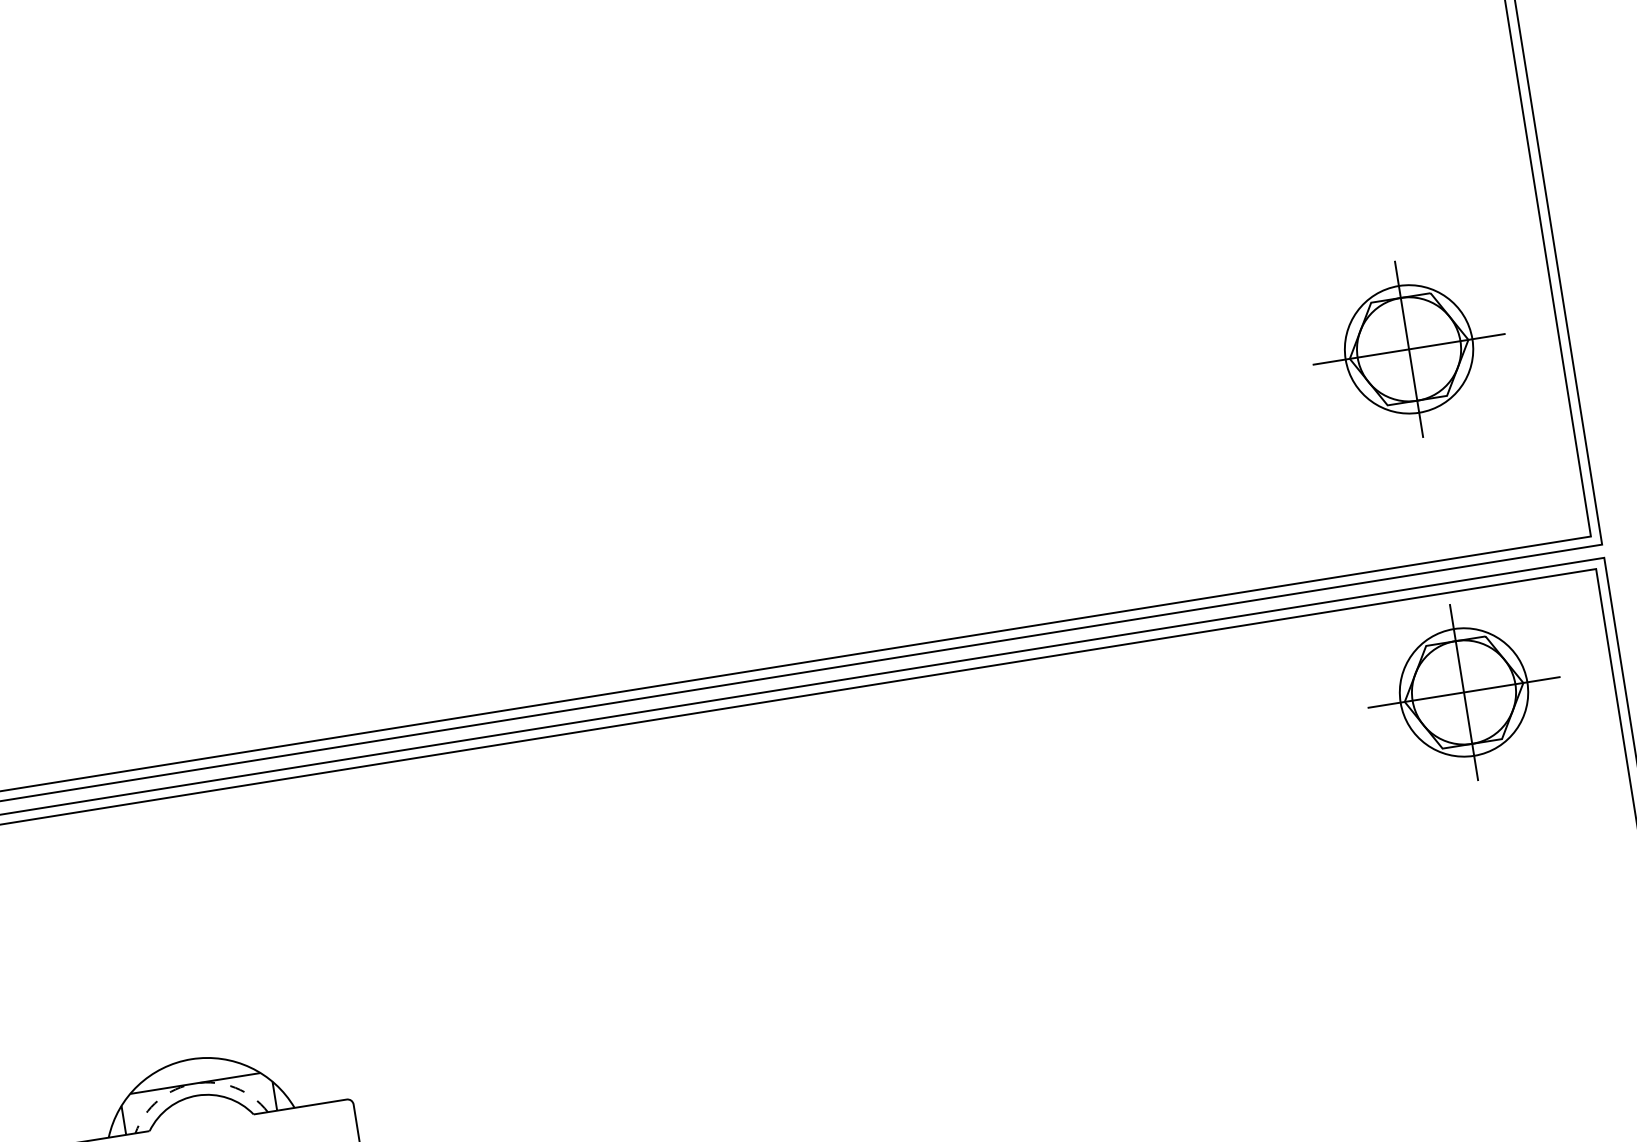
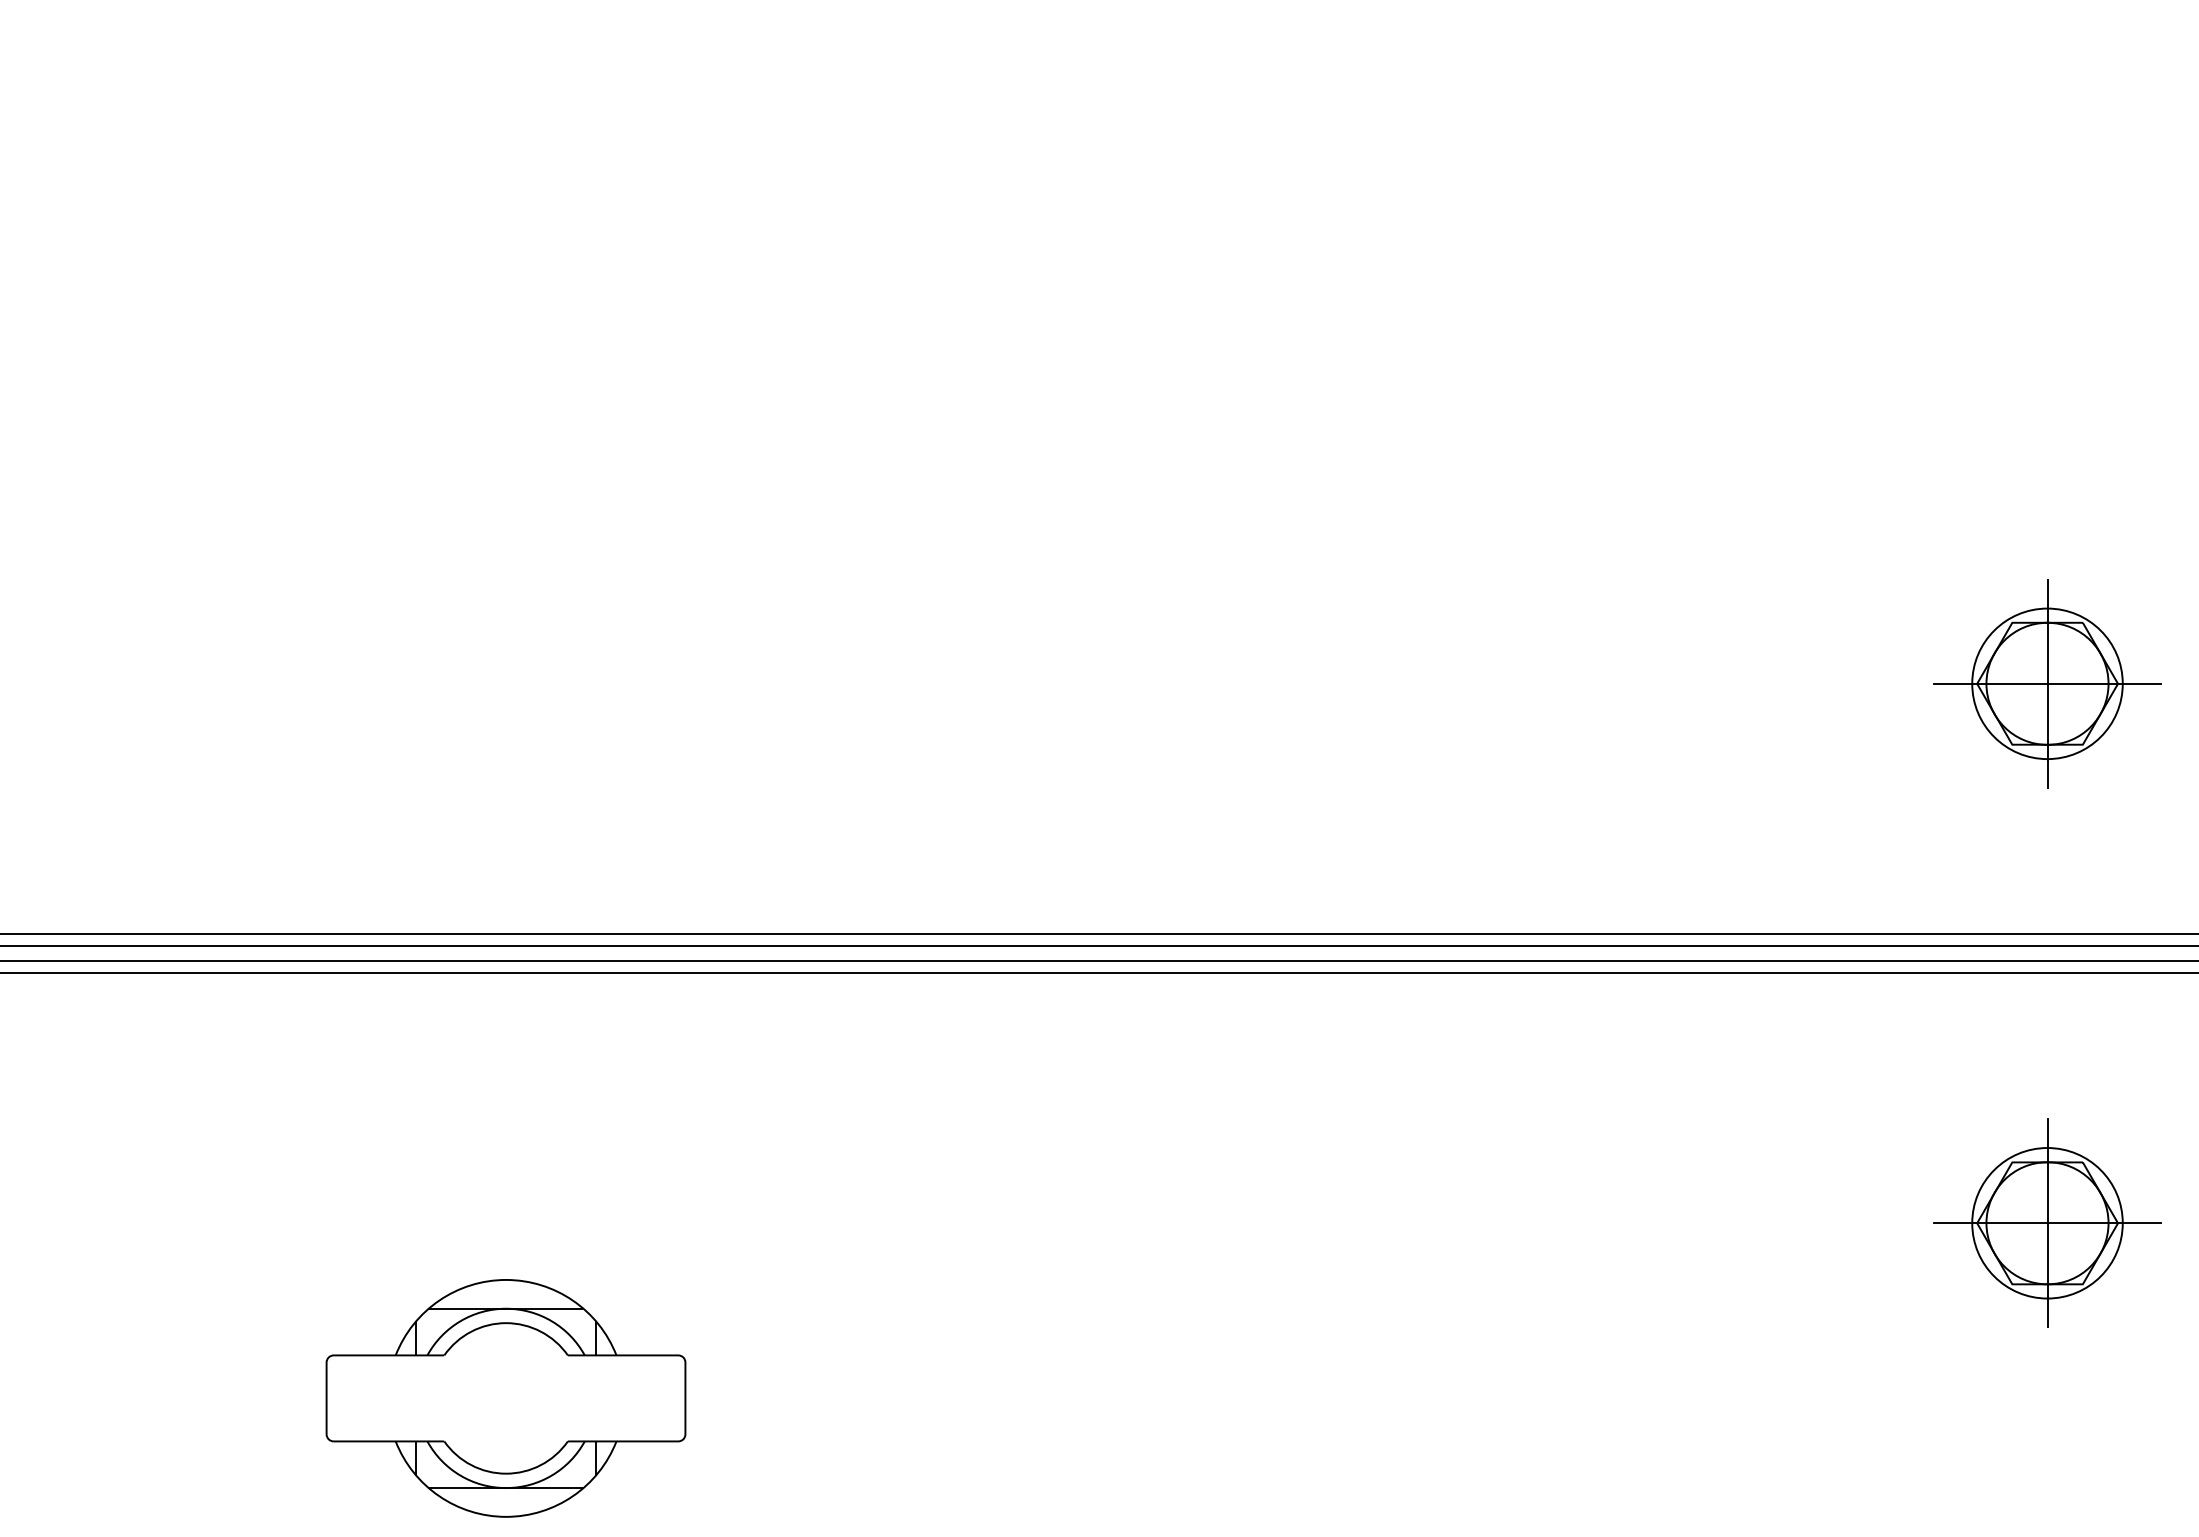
part: (1463, 691) -> (2047, 1222), moved
arc: (195, 1083) -> (506, 1308), dashed -> solid

